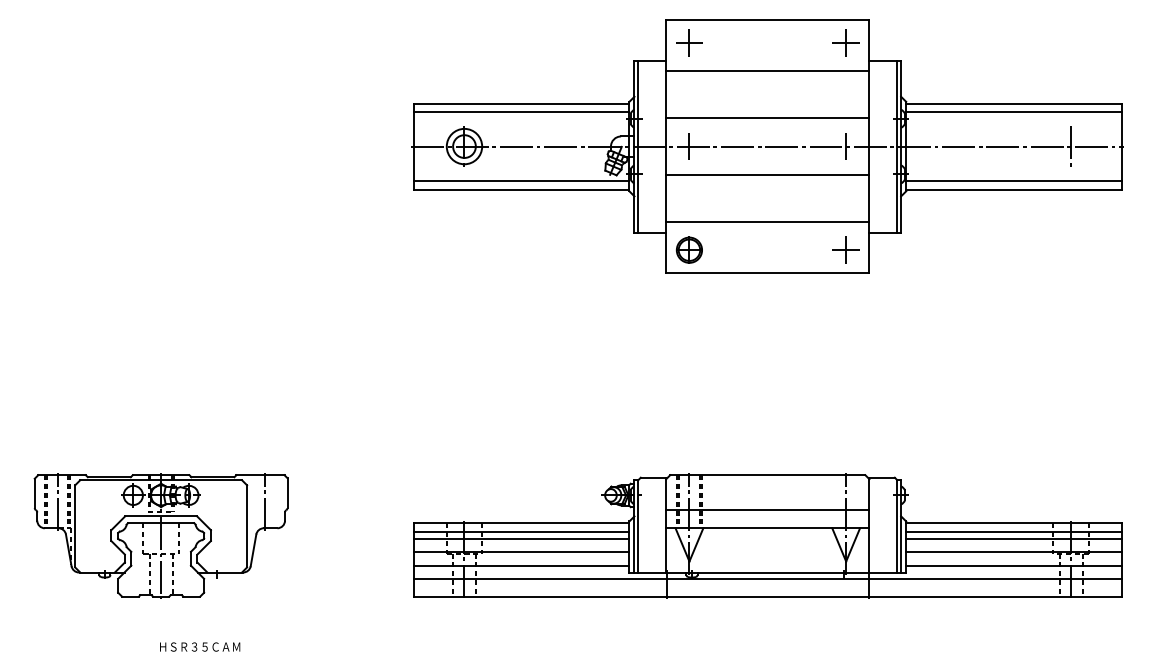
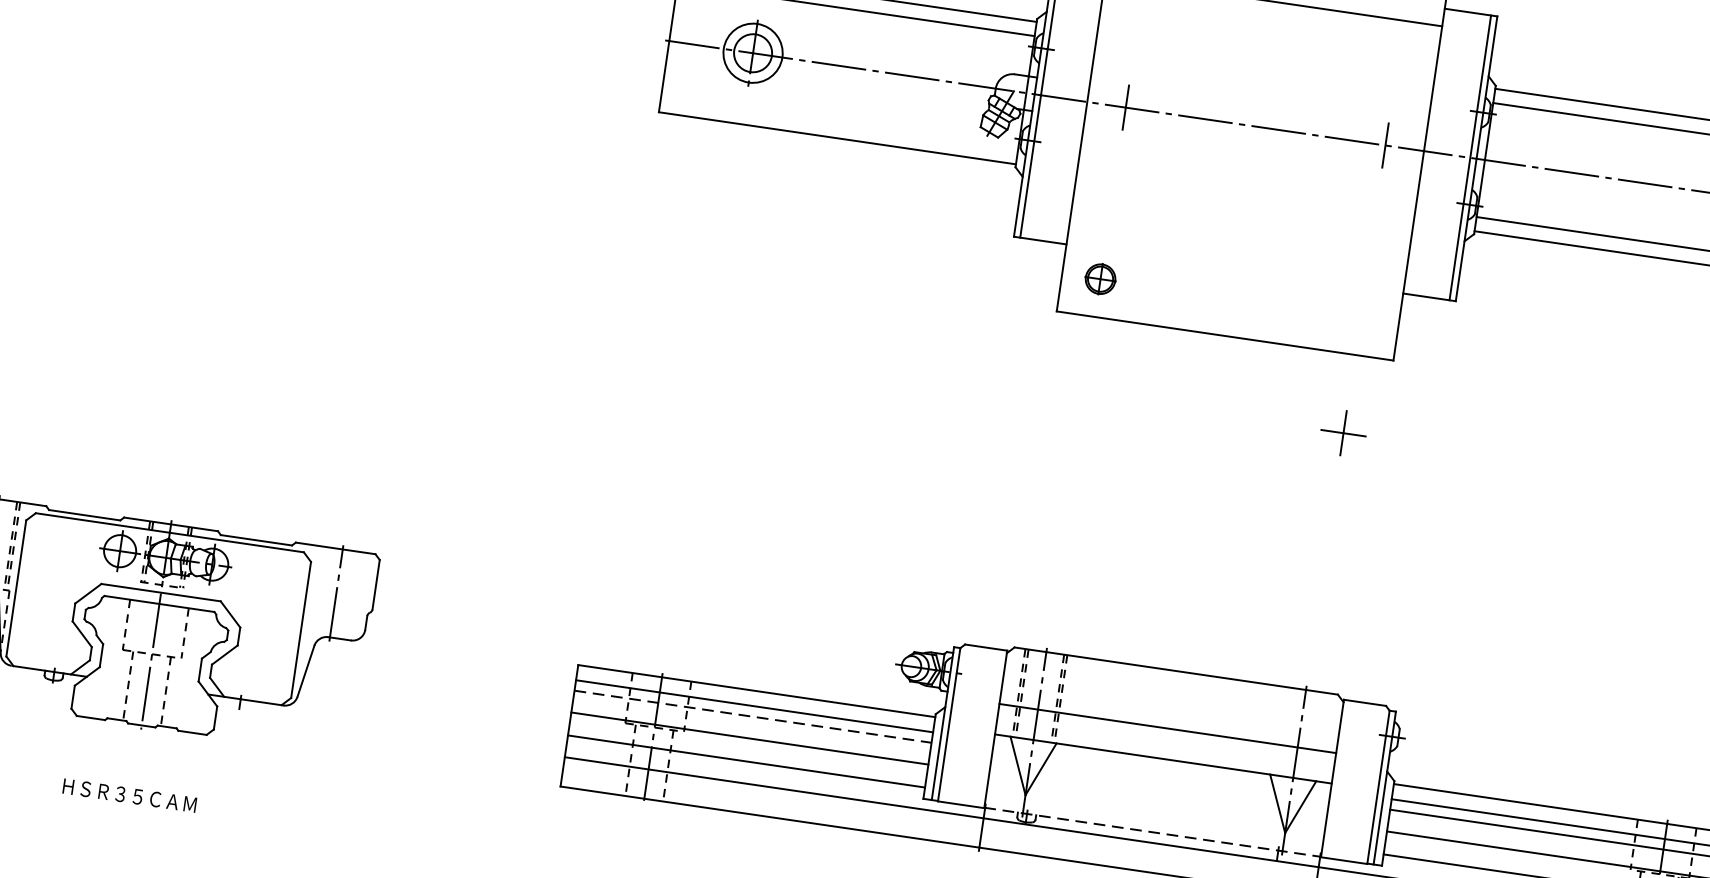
line: (767, 118) -> (1261, 79), removed
line: (767, 174) -> (1248, 172), removed
line: (521, 180) -> (839, 123), removed
line: (767, 221) -> (1237, 250), removed
part: (688, 249) -> (1099, 277), size x0.7
part: (845, 249) -> (1342, 431), moved
line: (521, 538) -> (752, 716), solid -> dashed
line: (767, 572) -> (1152, 832), solid -> dashed
text: (200, 646) -> (130, 794), moved

